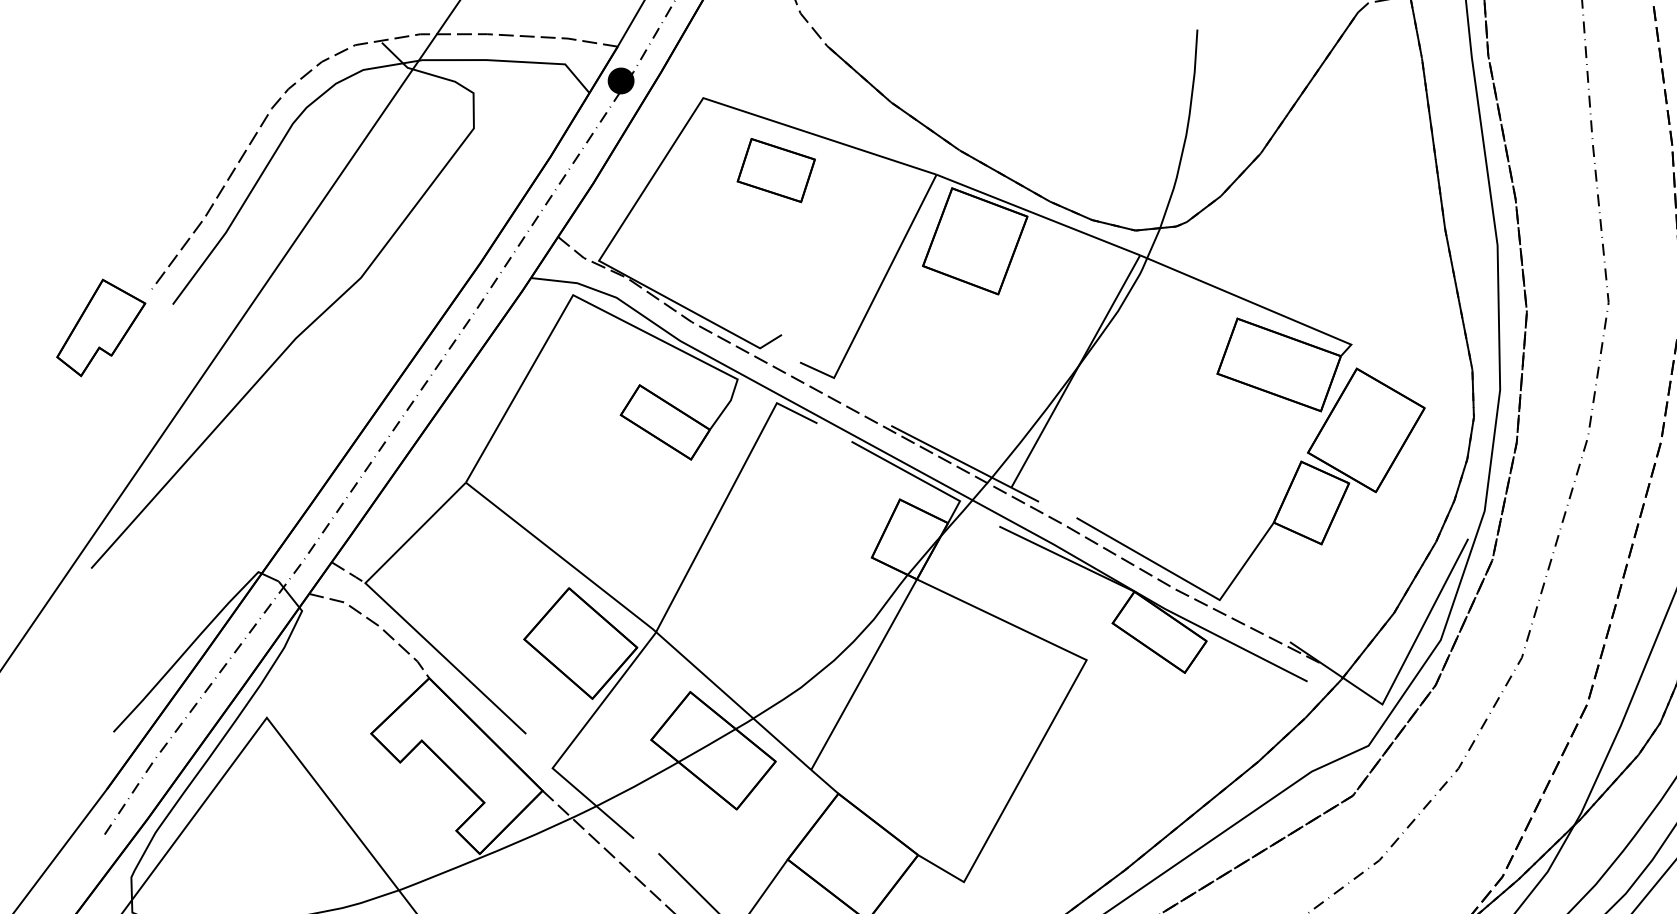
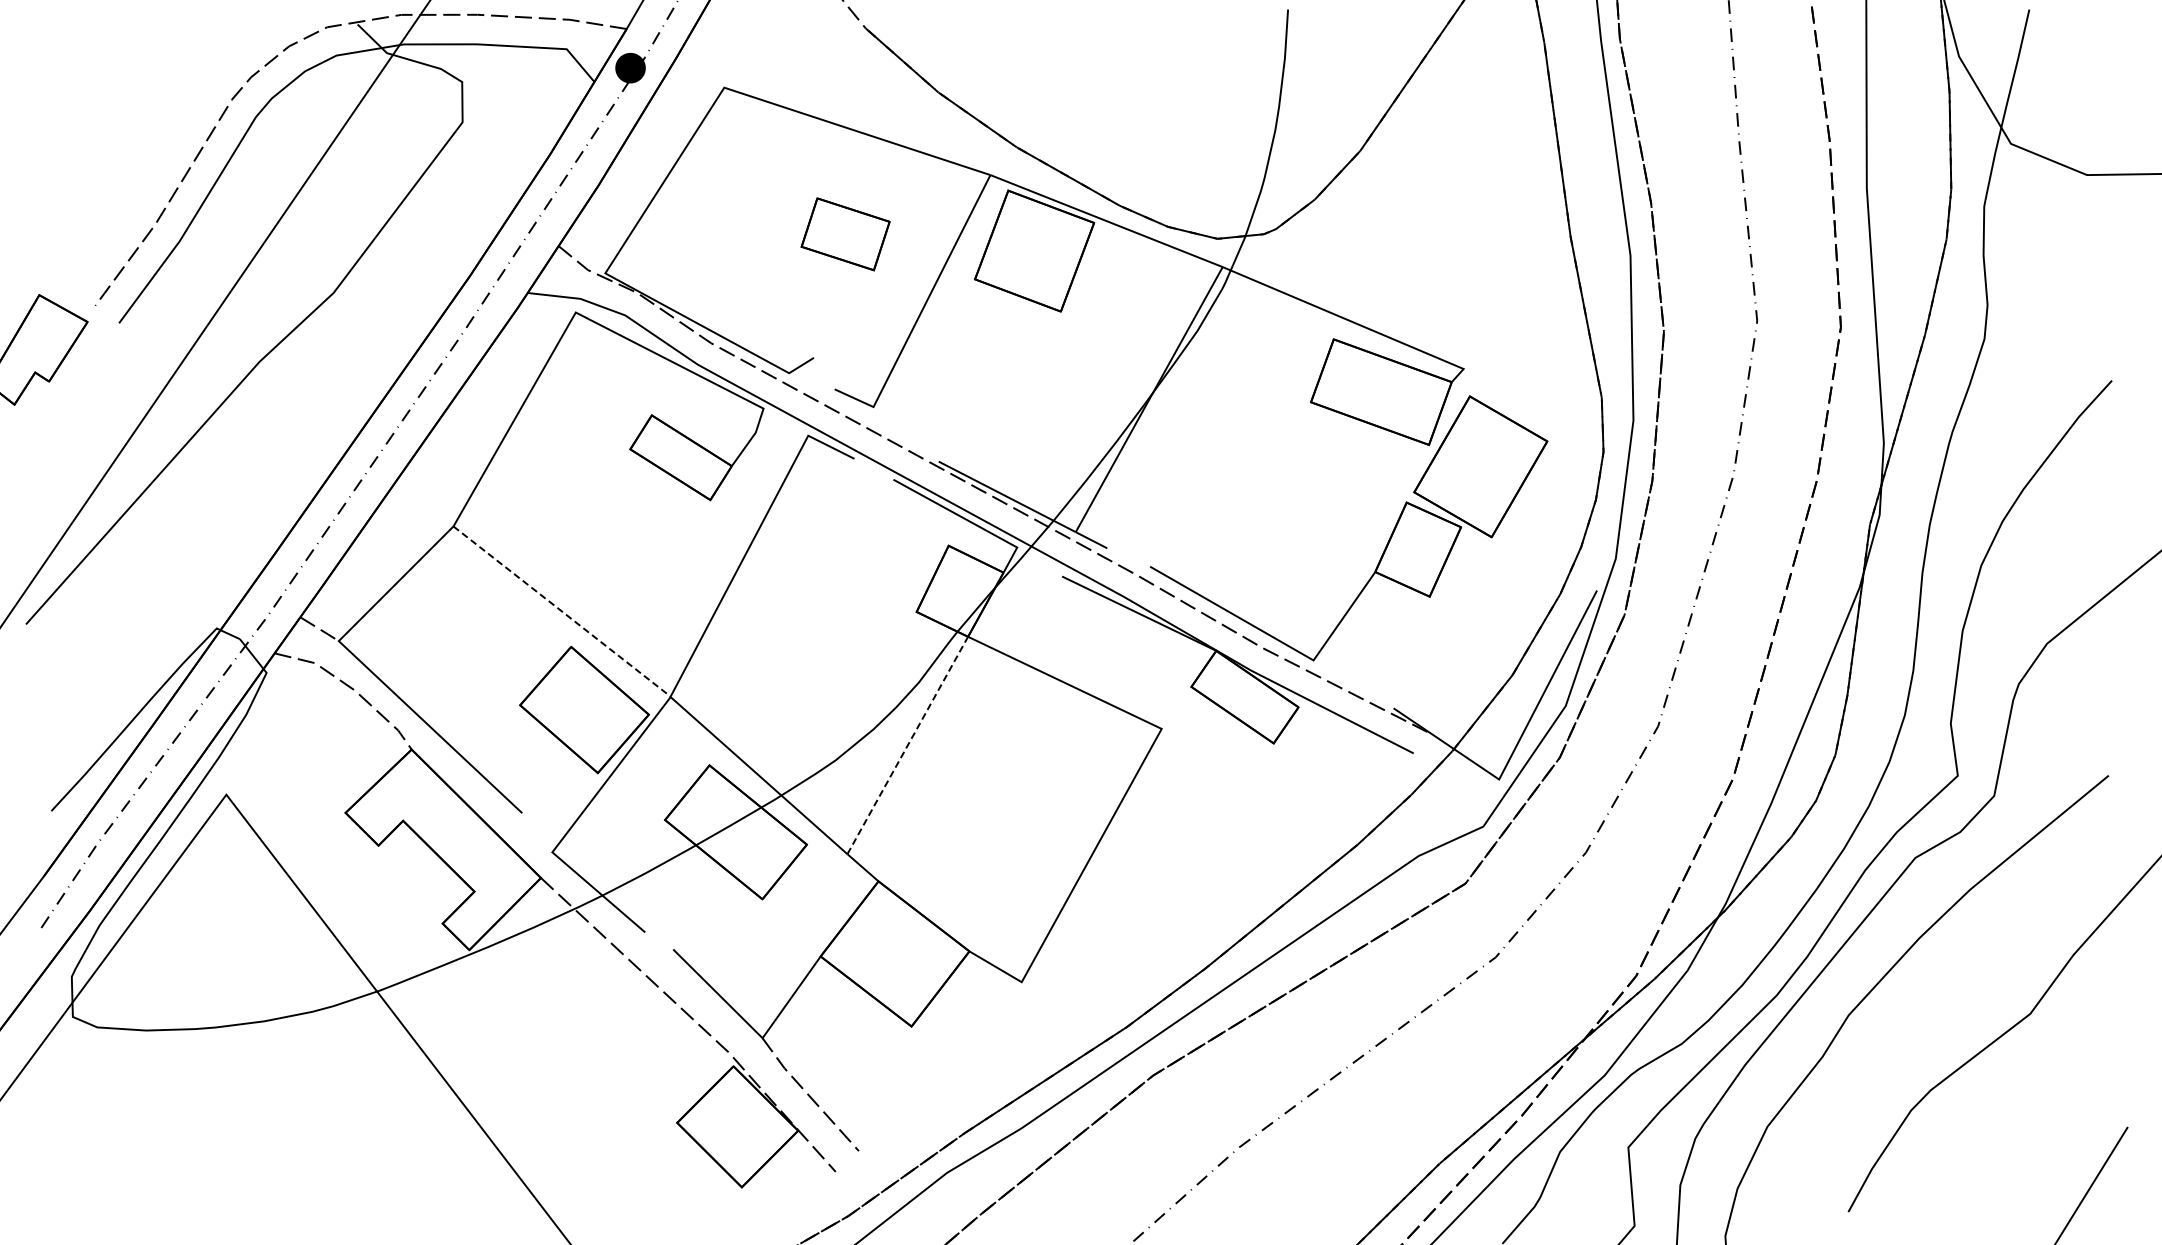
part: (776, 170) -> (845, 234), moved
line: (561, 557) -> (562, 611), solid -> dashed
line: (864, 674) -> (908, 745), solid -> dashed

